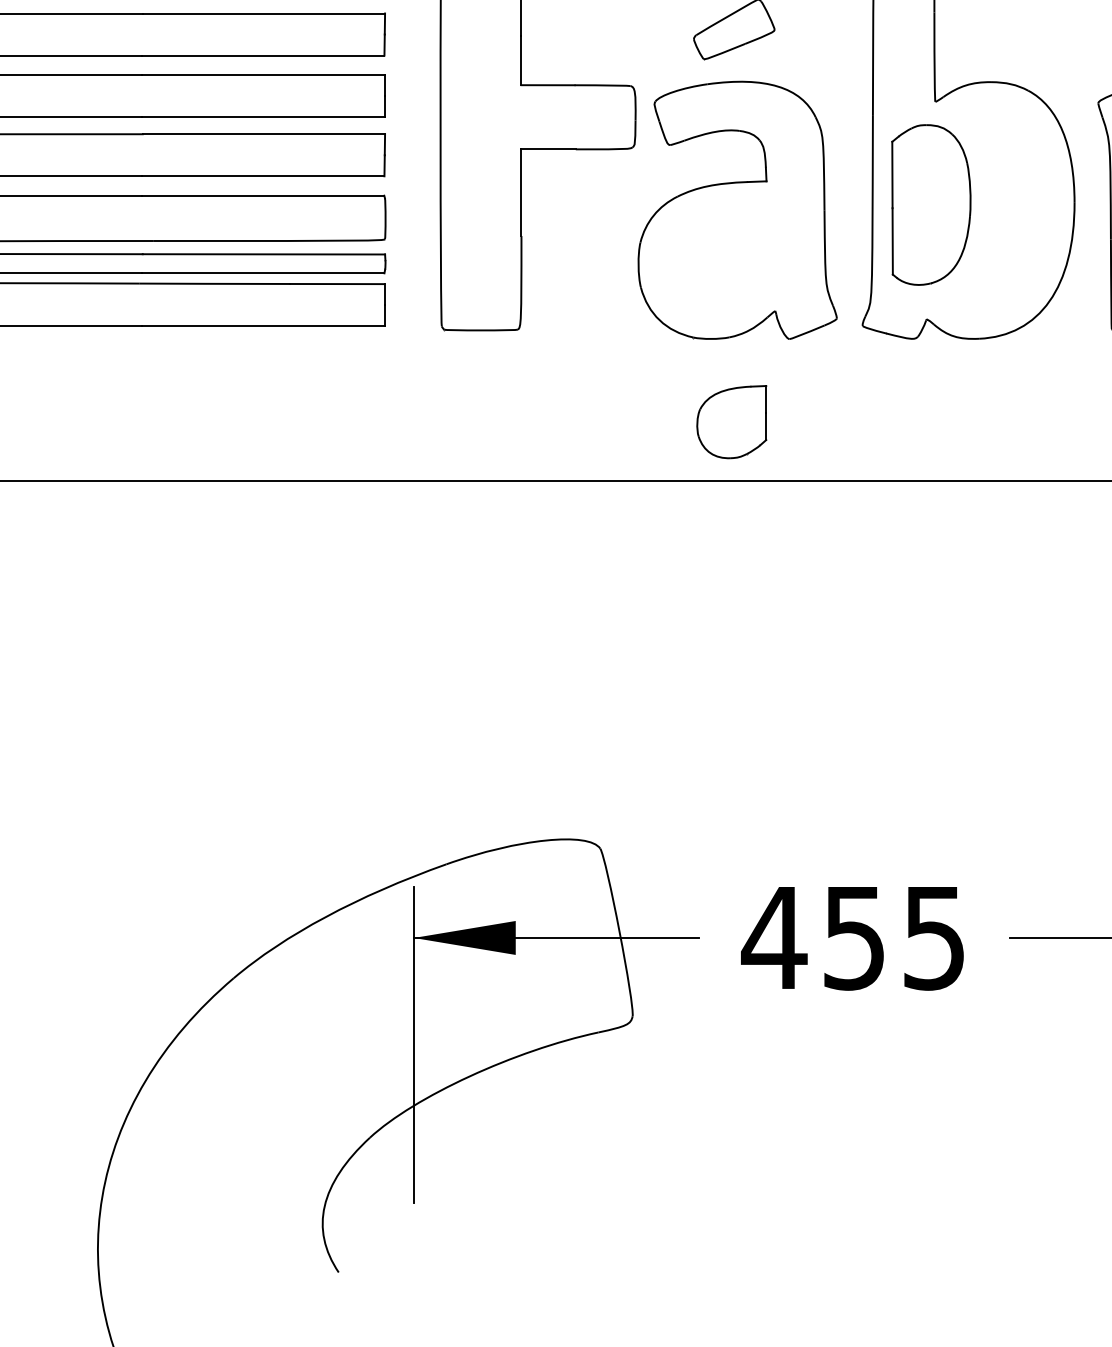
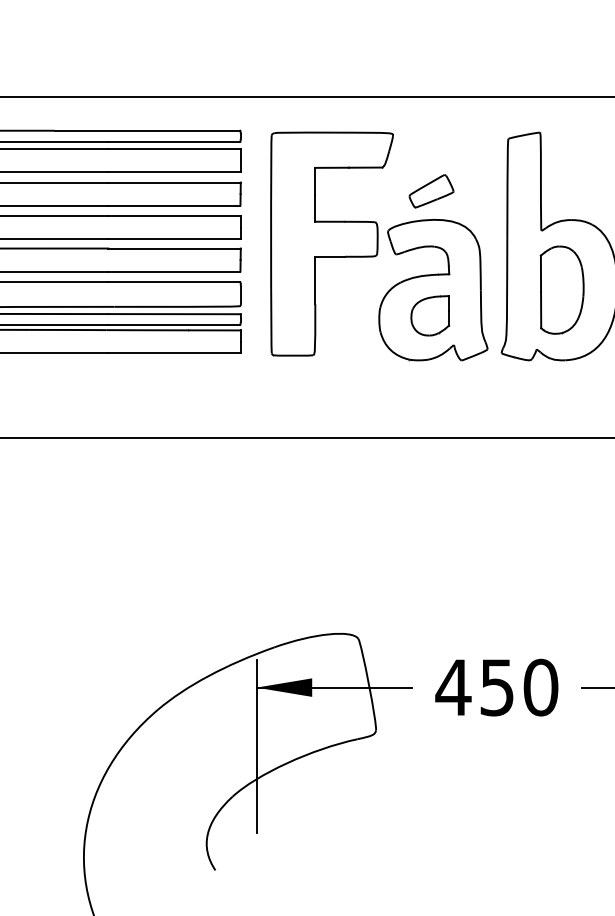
part: (929, 203) -> (561, 289), moved
part: (732, 421) -> (430, 315), moved
text: (933, 937) -> (540, 687), 455 -> 450

